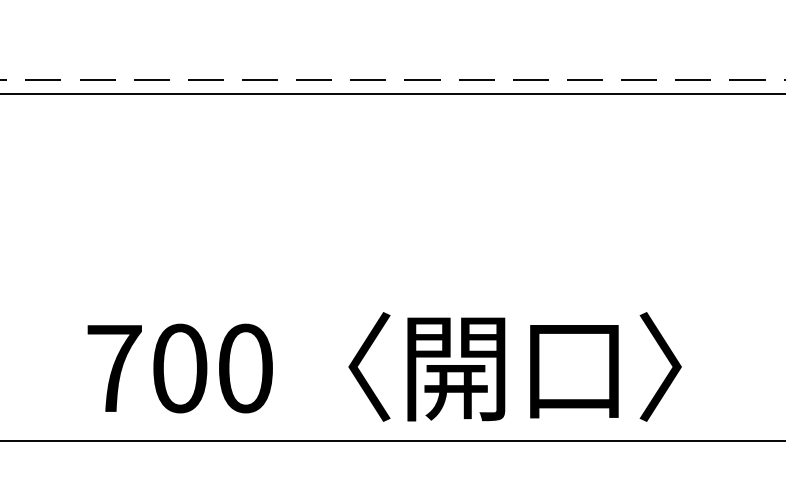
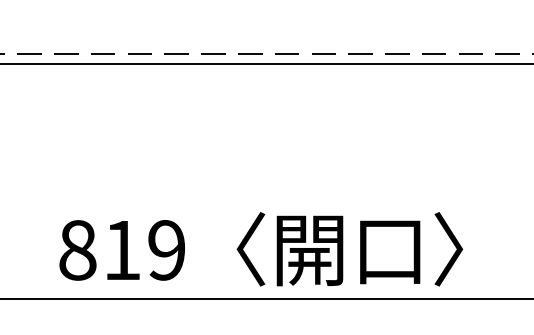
text: (180, 368) -> (122, 250), 700 -> 819

